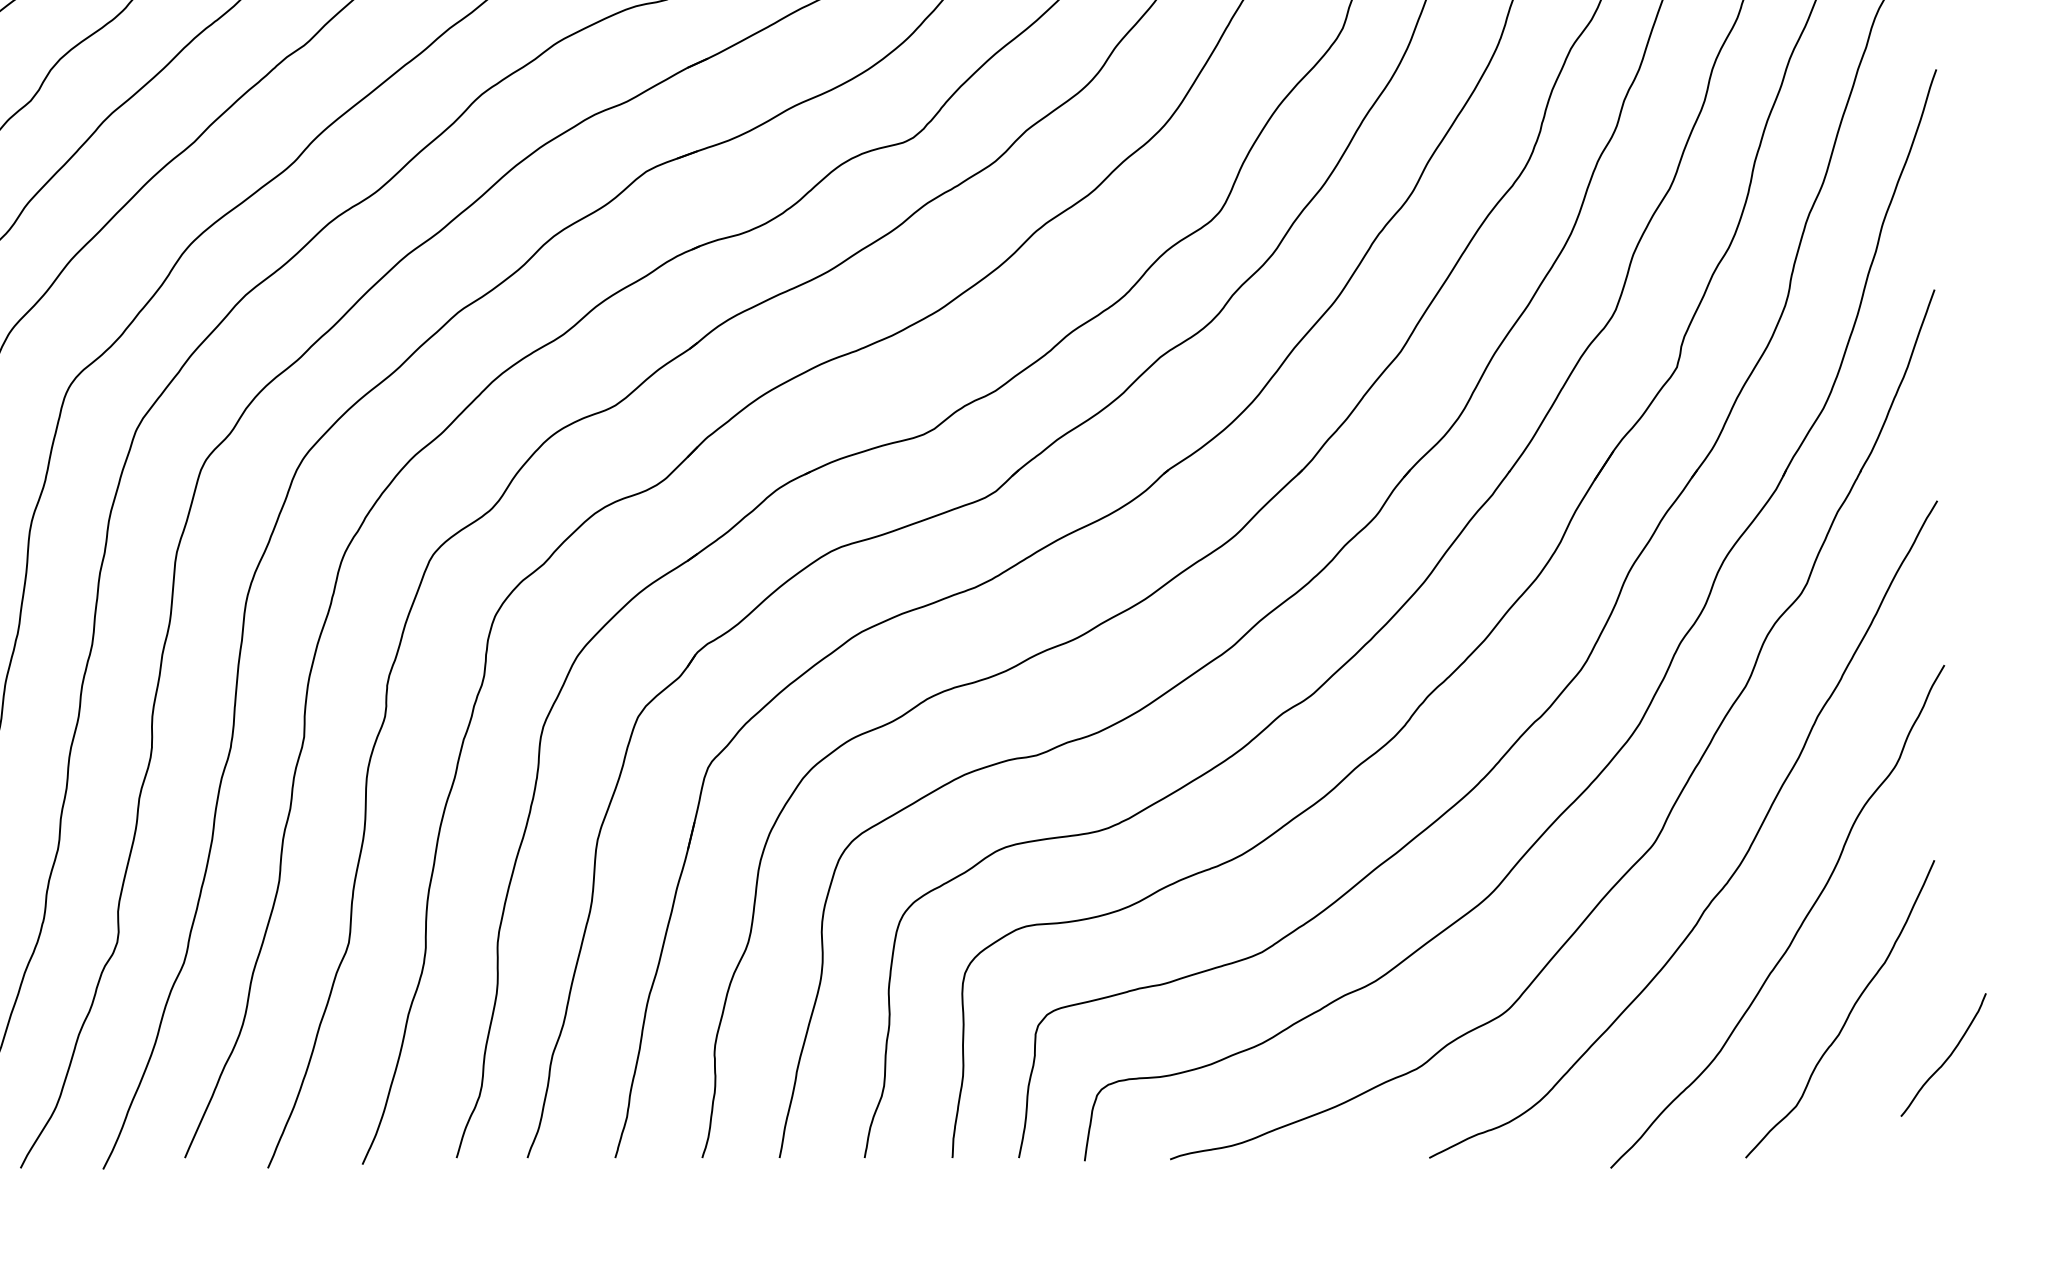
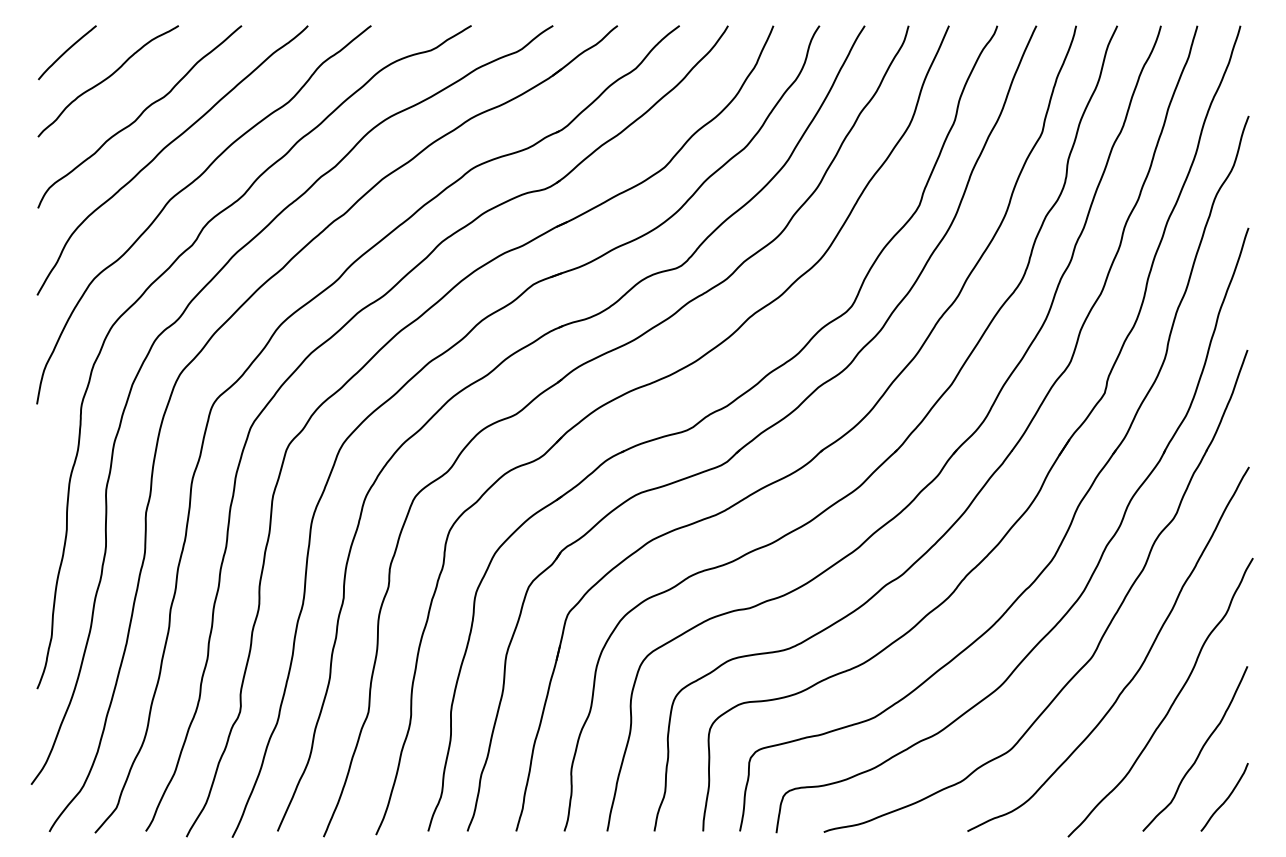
curve: (1947, 1057) -> (1226, 798), moved

